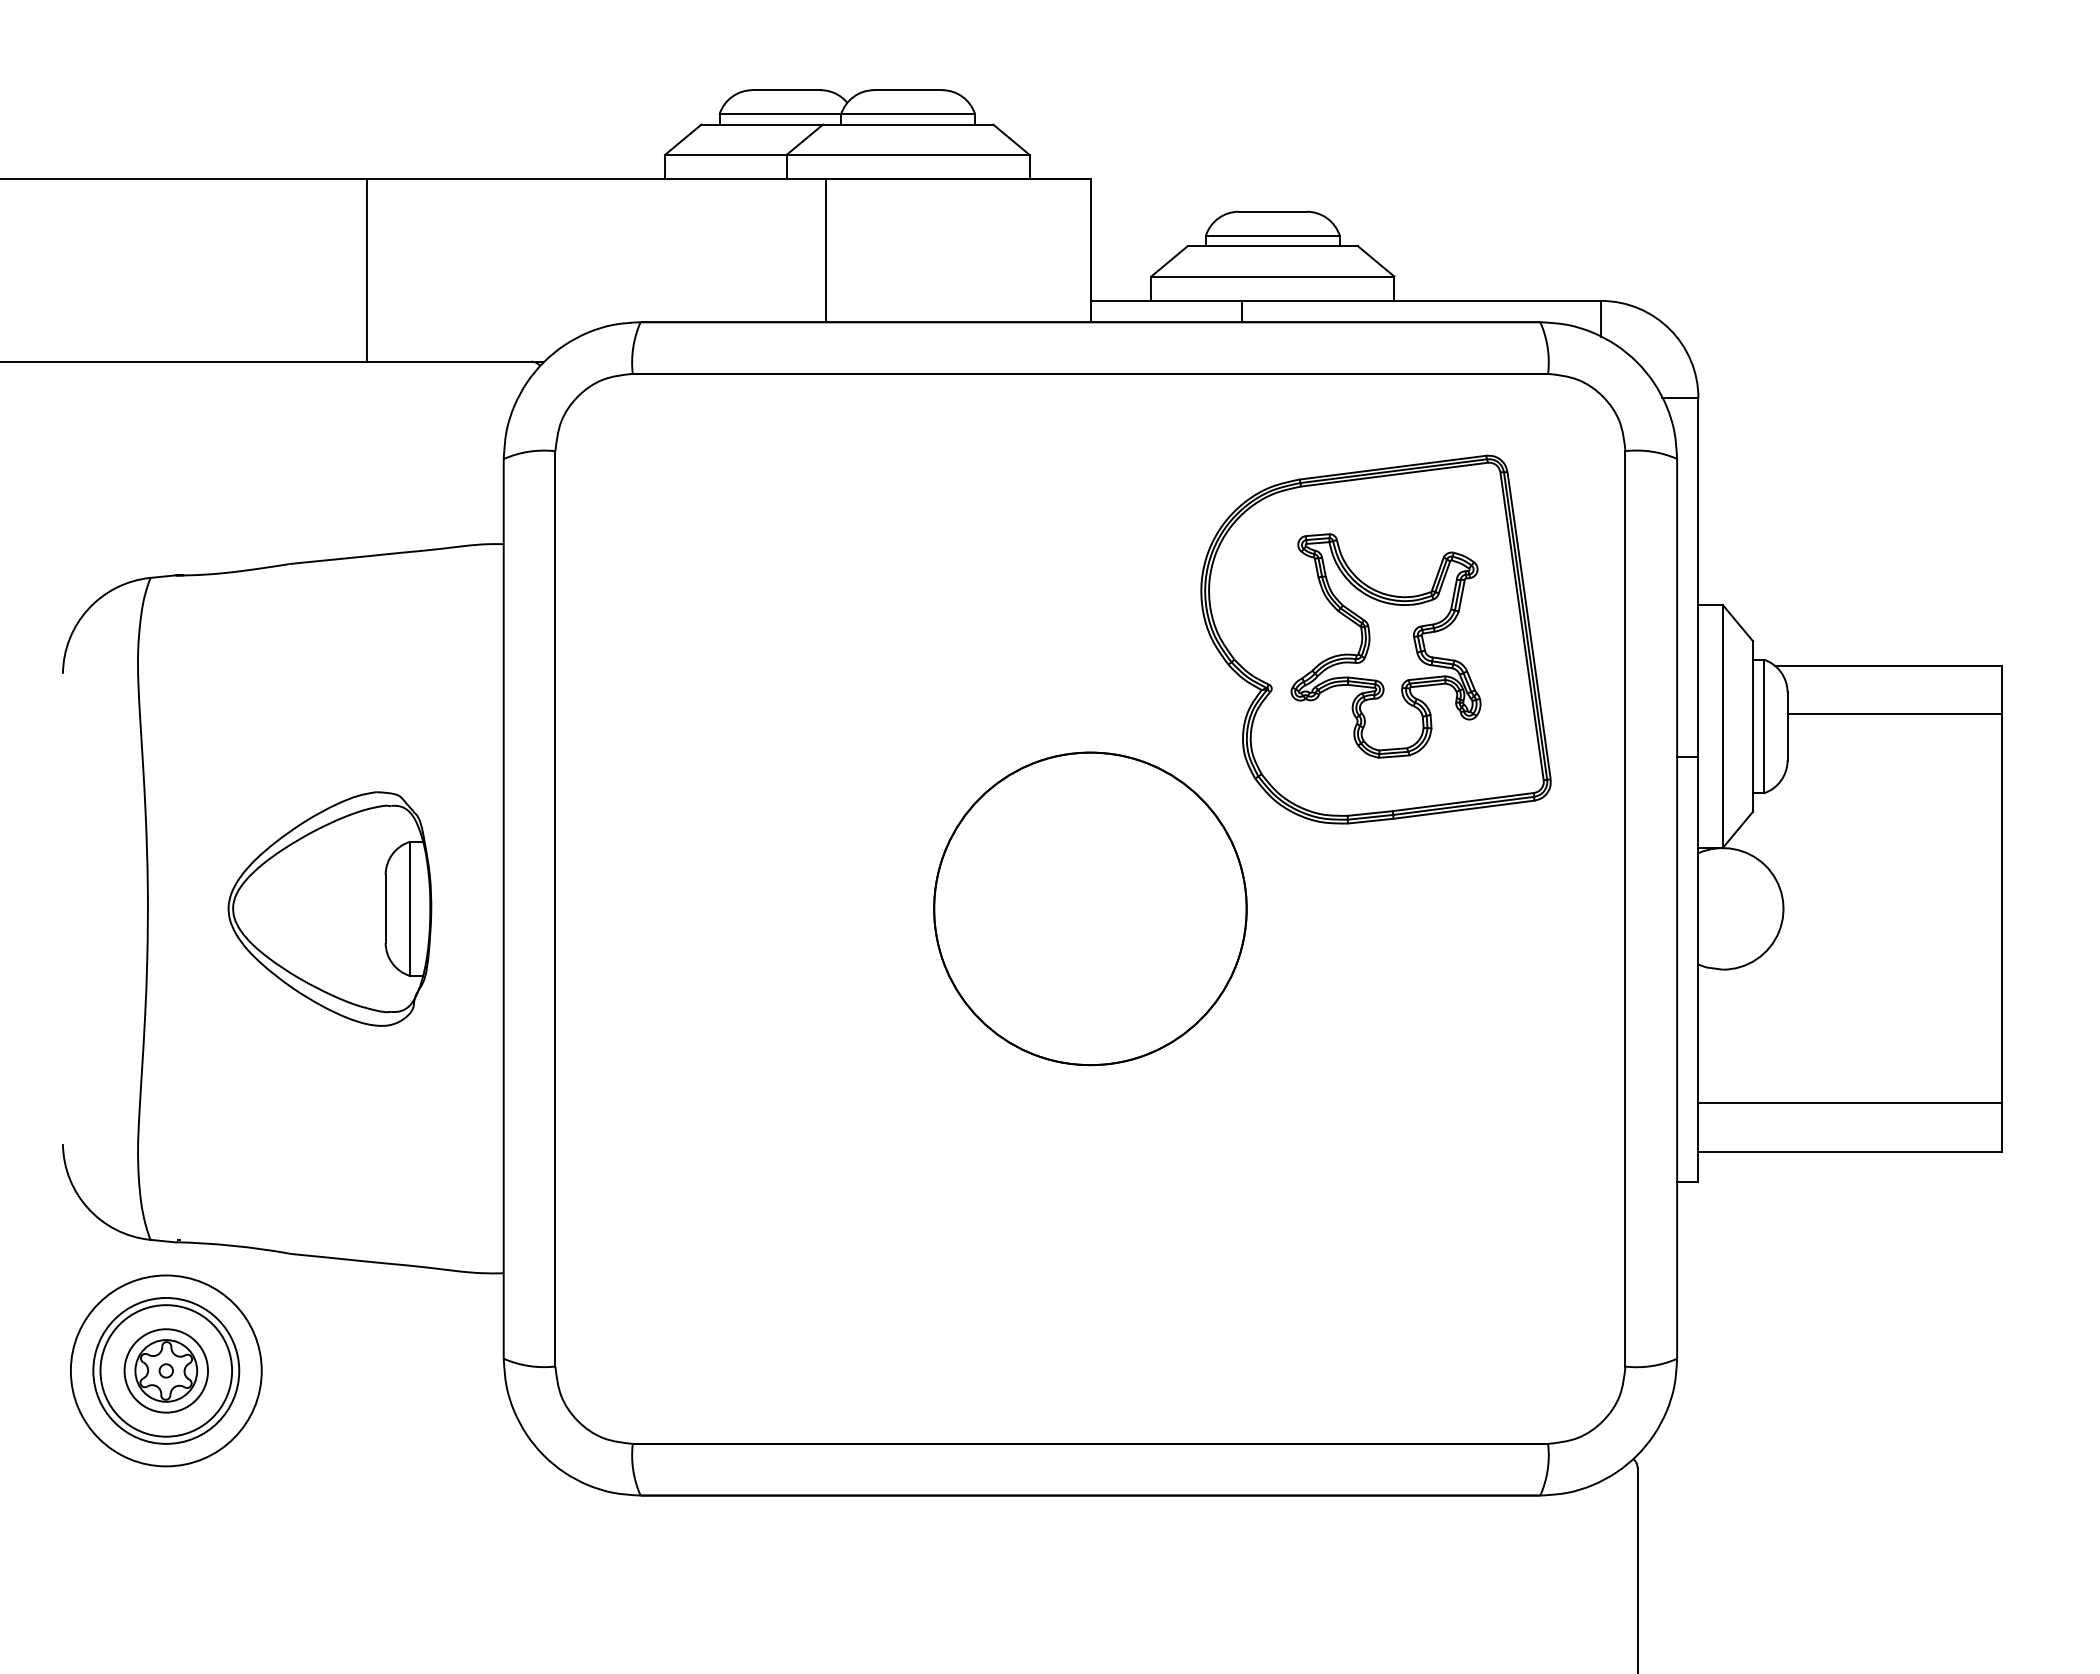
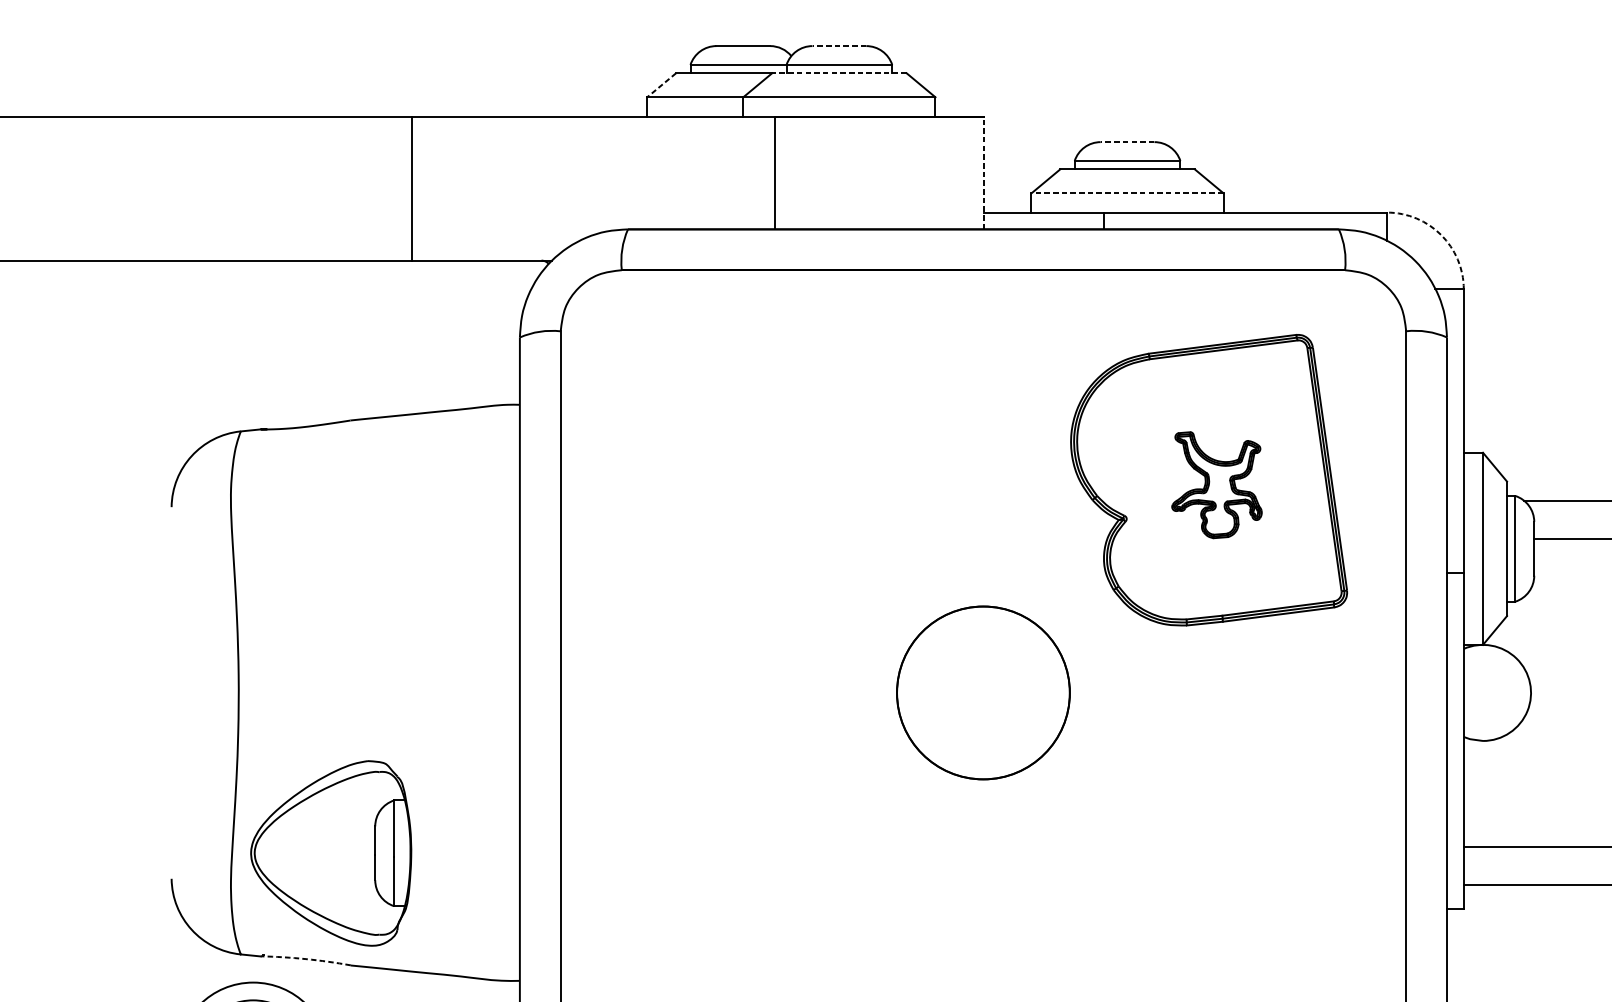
line: (907, 90) -> (838, 46), solid -> dashed
line: (907, 124) -> (838, 73), solid -> dashed
line: (683, 139) -> (661, 85), solid -> dashed
line: (1272, 211) -> (1127, 141), solid -> dashed
line: (1090, 250) -> (983, 172), solid -> dashed
line: (1272, 276) -> (1127, 193), solid -> dashed
arc: (1669, 329) -> (1440, 235), solid -> dashed
part: (1385, 645) -> (1216, 484), size x0.6
part: (329, 908) -> (330, 853), moved
part: (1090, 908) -> (983, 692), size x0.7
arc: (233, 1245) -> (306, 958), solid -> dashed

